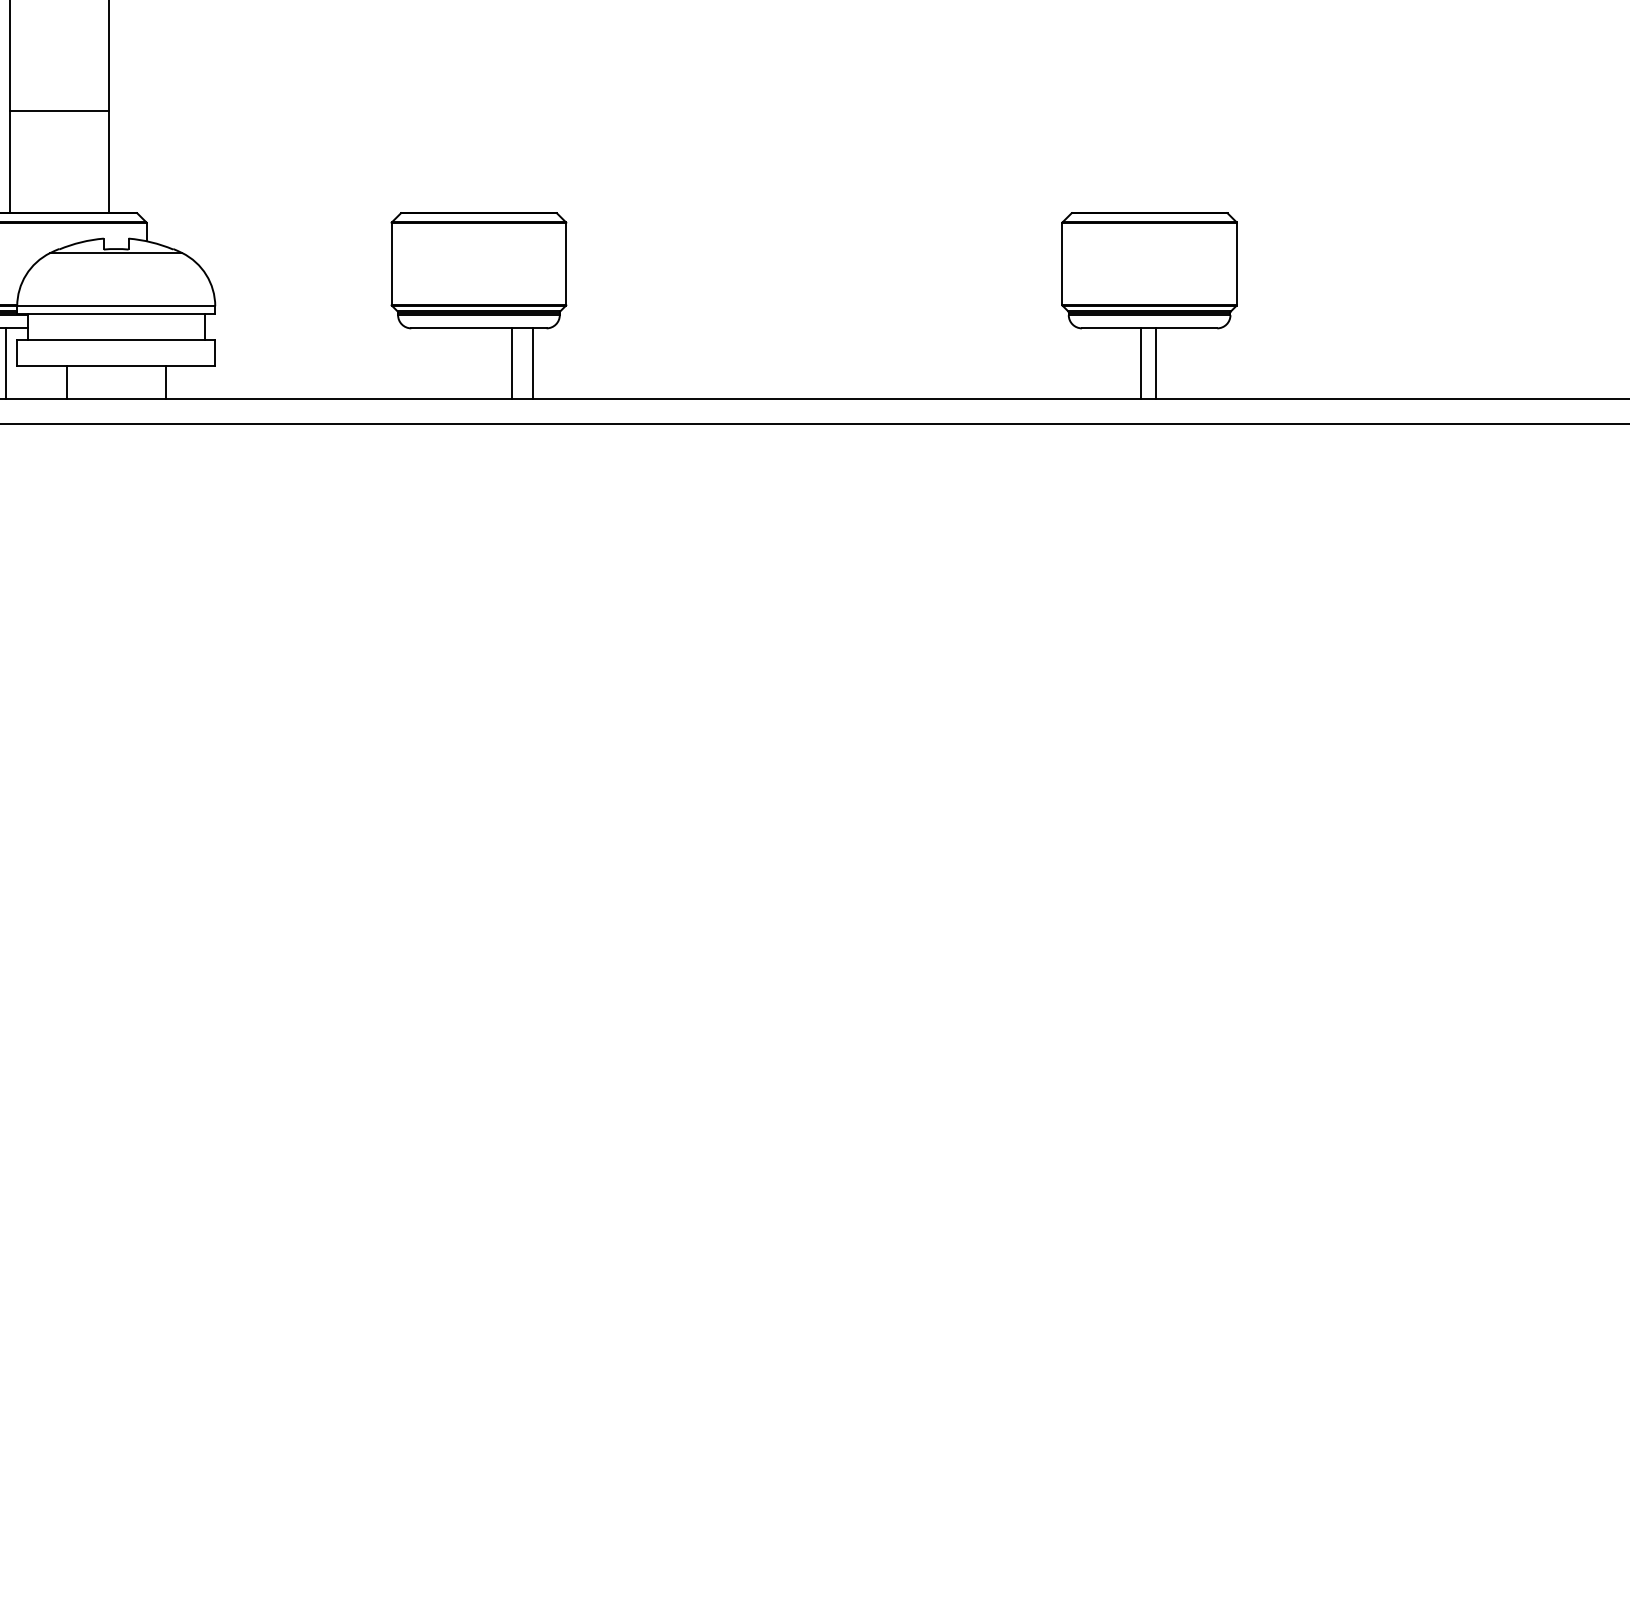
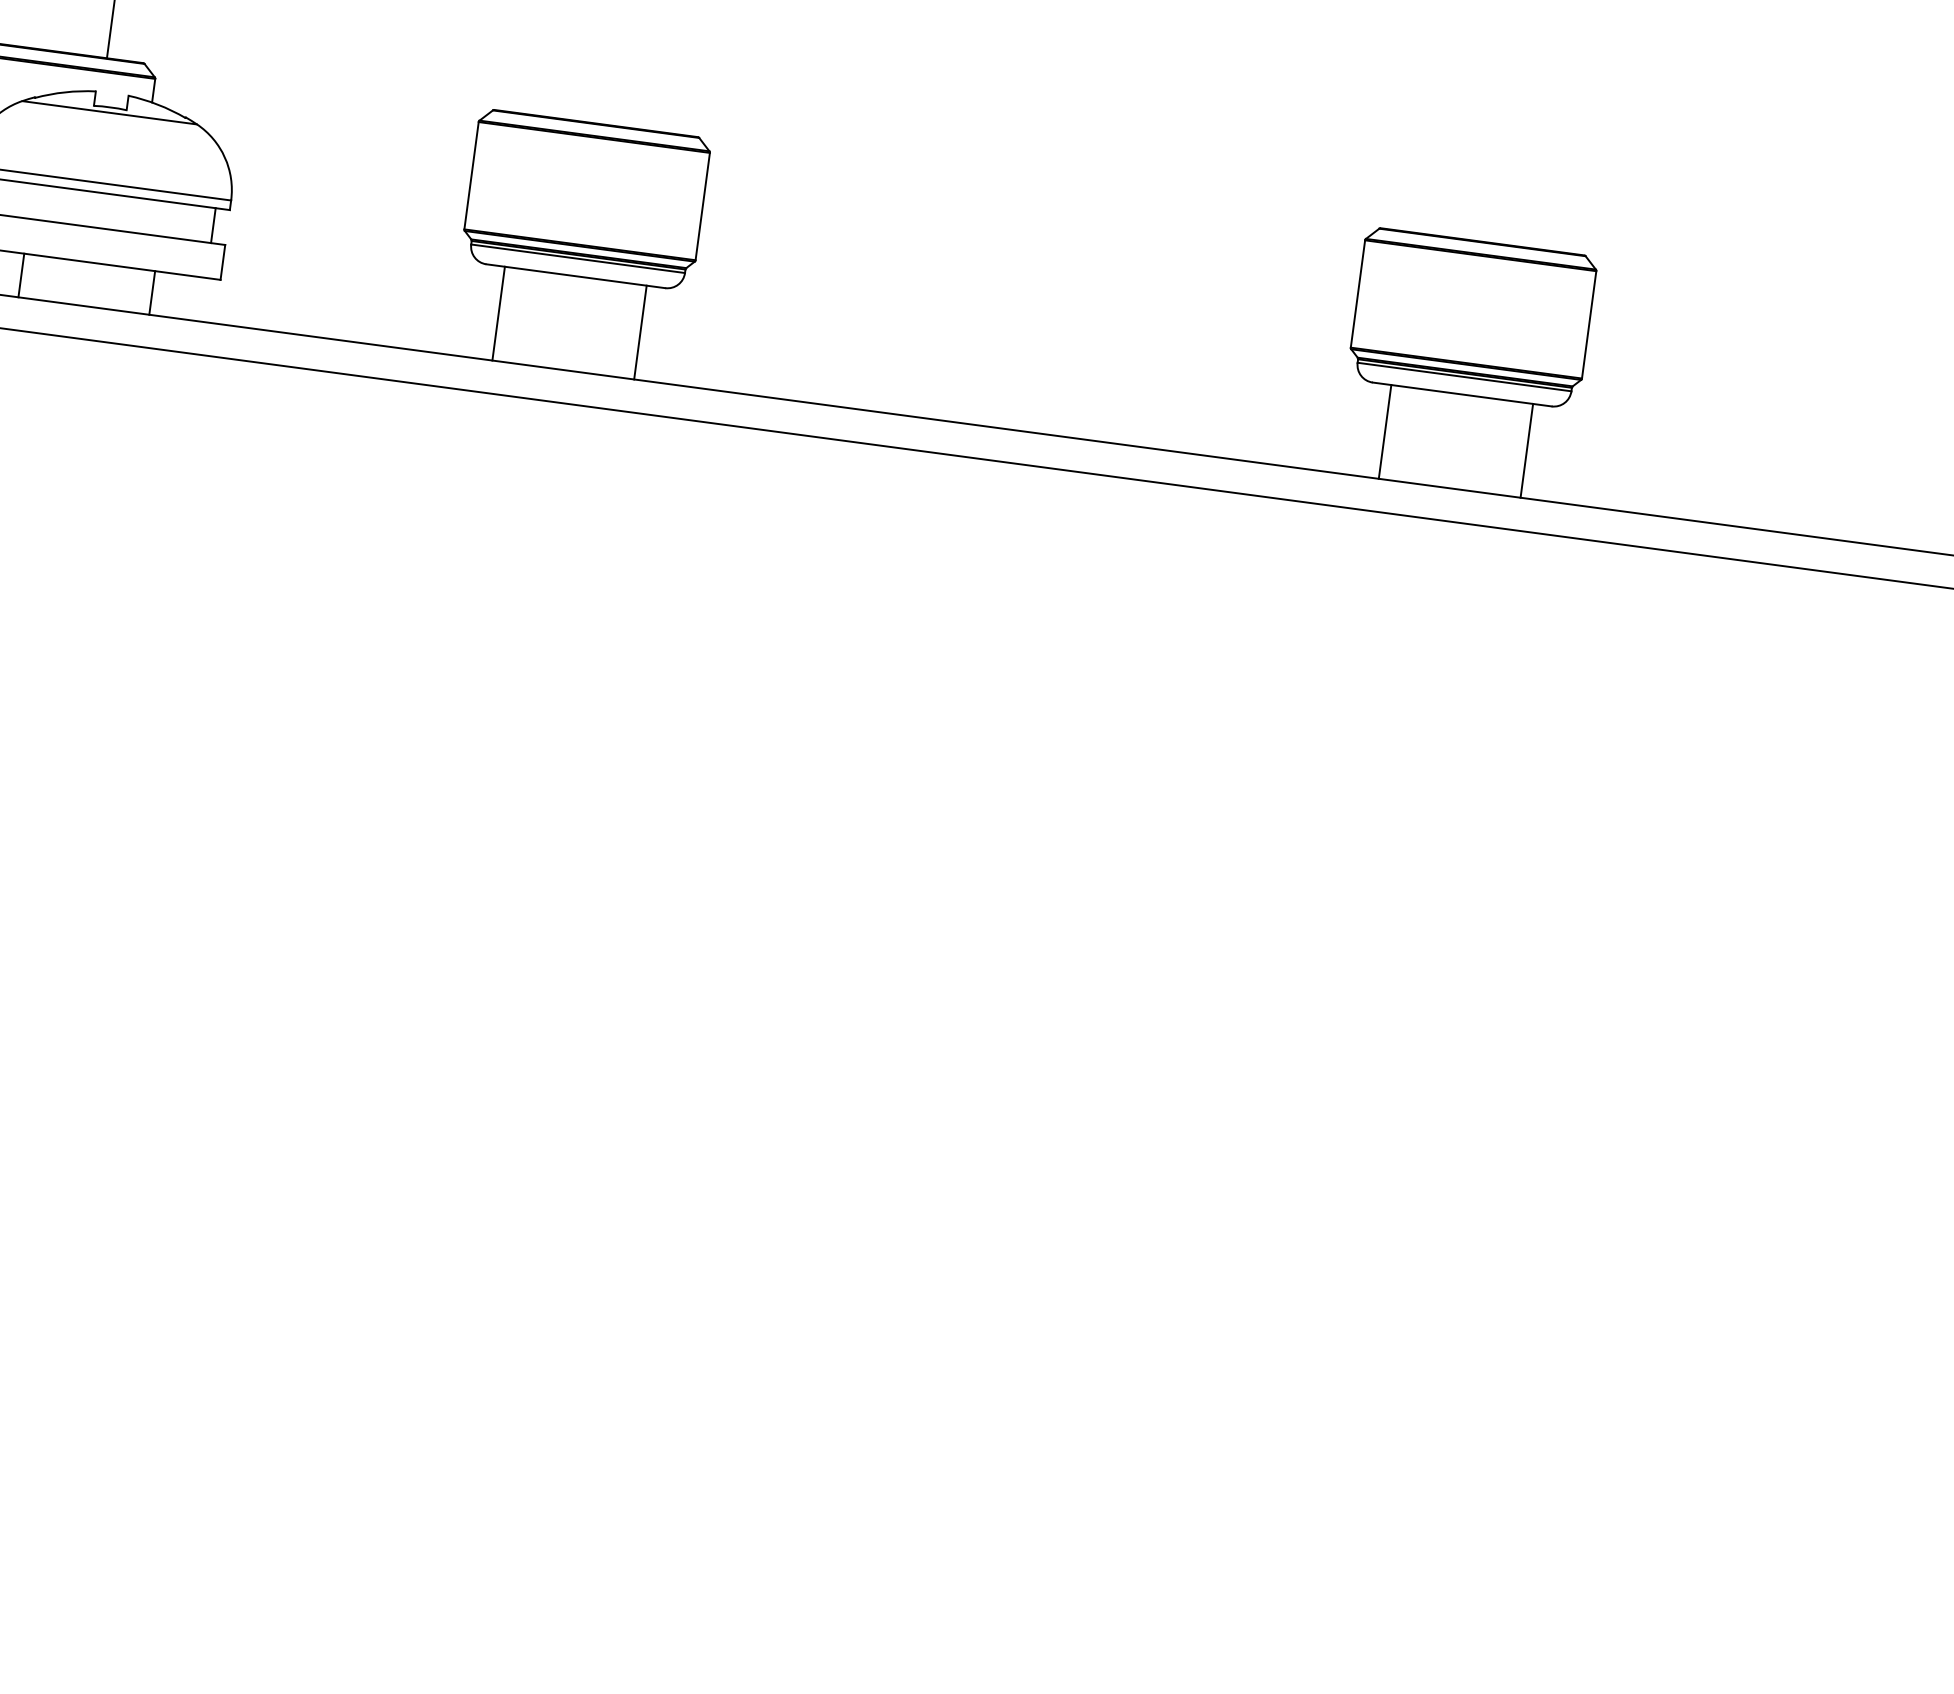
line: (512, 363) -> (498, 313), moved
line: (1141, 363) -> (1527, 450), moved
line: (1155, 363) -> (1384, 431), moved

